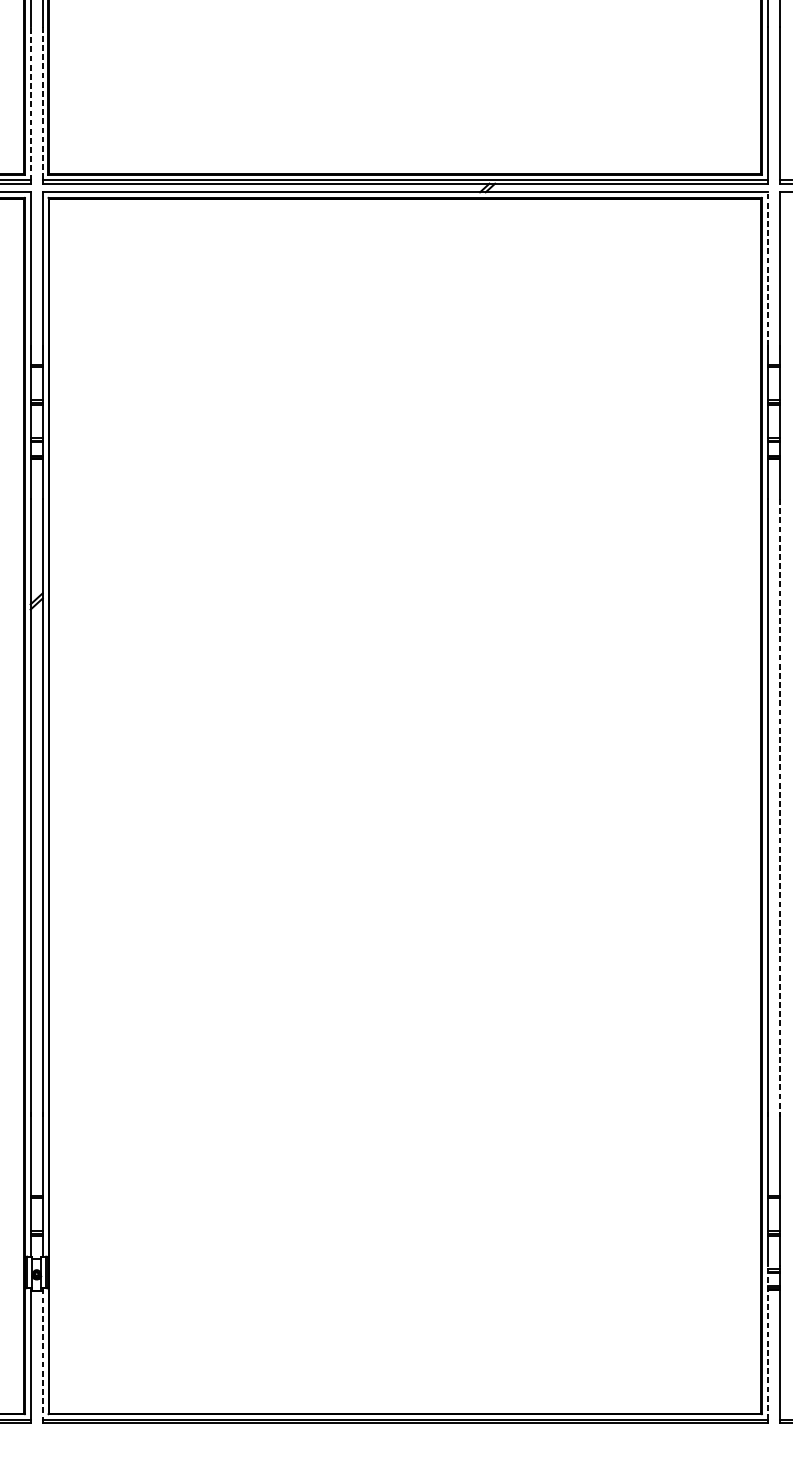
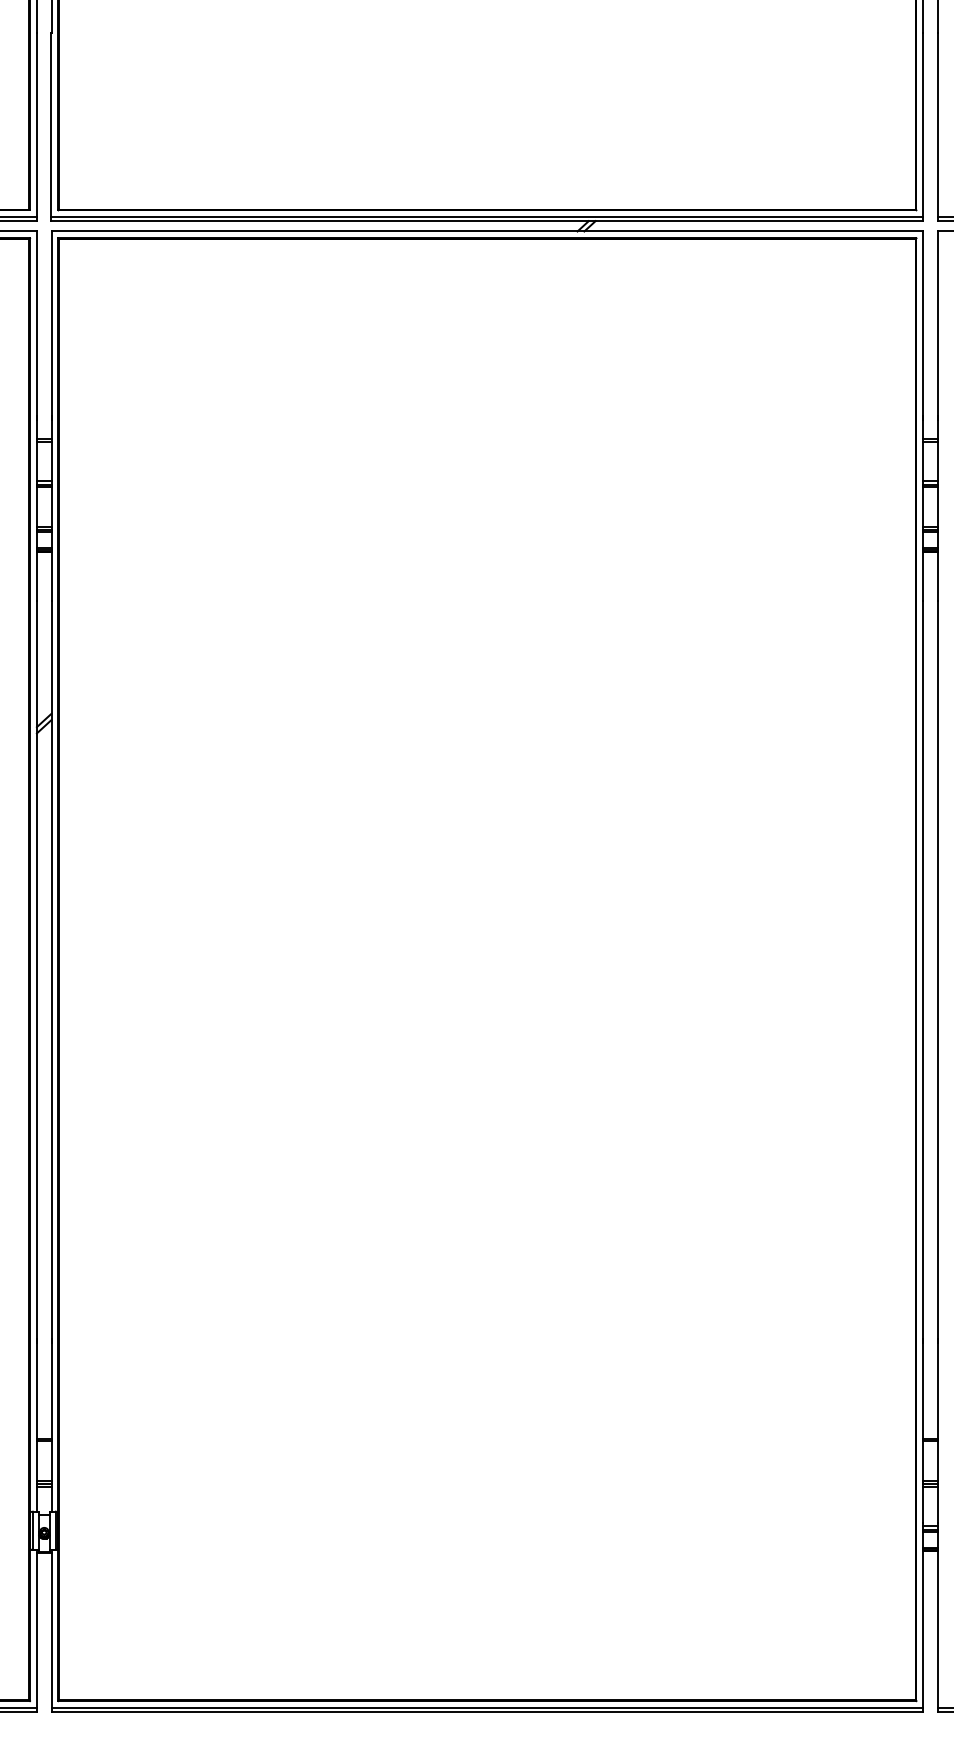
line: (30, 103) -> (36, 124), dashed -> solid
line: (42, 104) -> (51, 125), dashed -> solid
line: (767, 268) -> (923, 323), dashed -> solid
line: (779, 806) -> (937, 970), dashed -> solid
line: (767, 1342) -> (923, 1615), dashed -> solid
line: (42, 1353) -> (51, 1628), dashed -> solid

